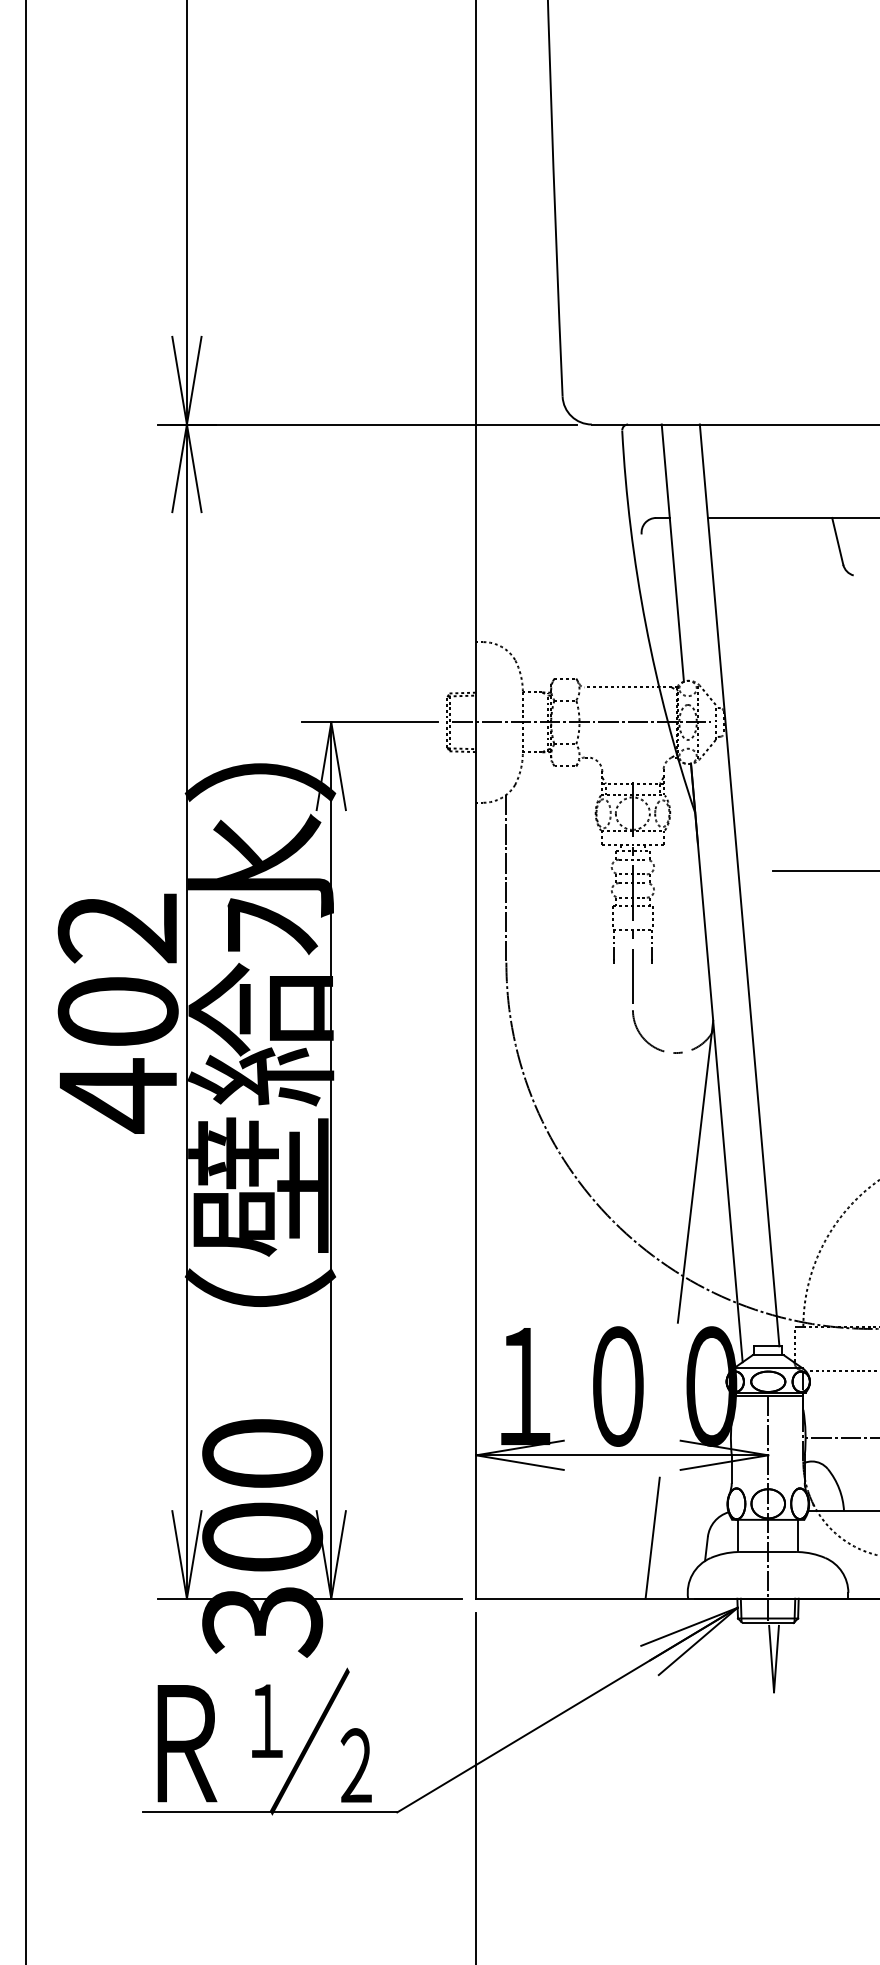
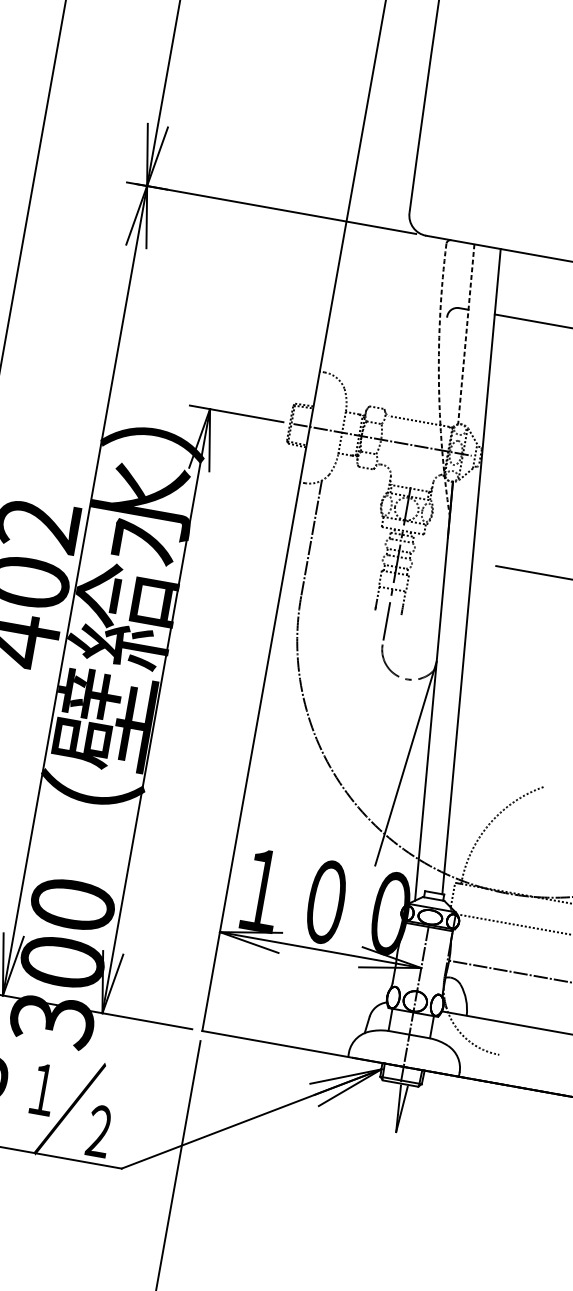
line: (672, 553) -> (466, 334), solid -> dashed
arc: (645, 624) -> (438, 380), solid -> dashed
line: (652, 1537) -> (331, 1010), removed

